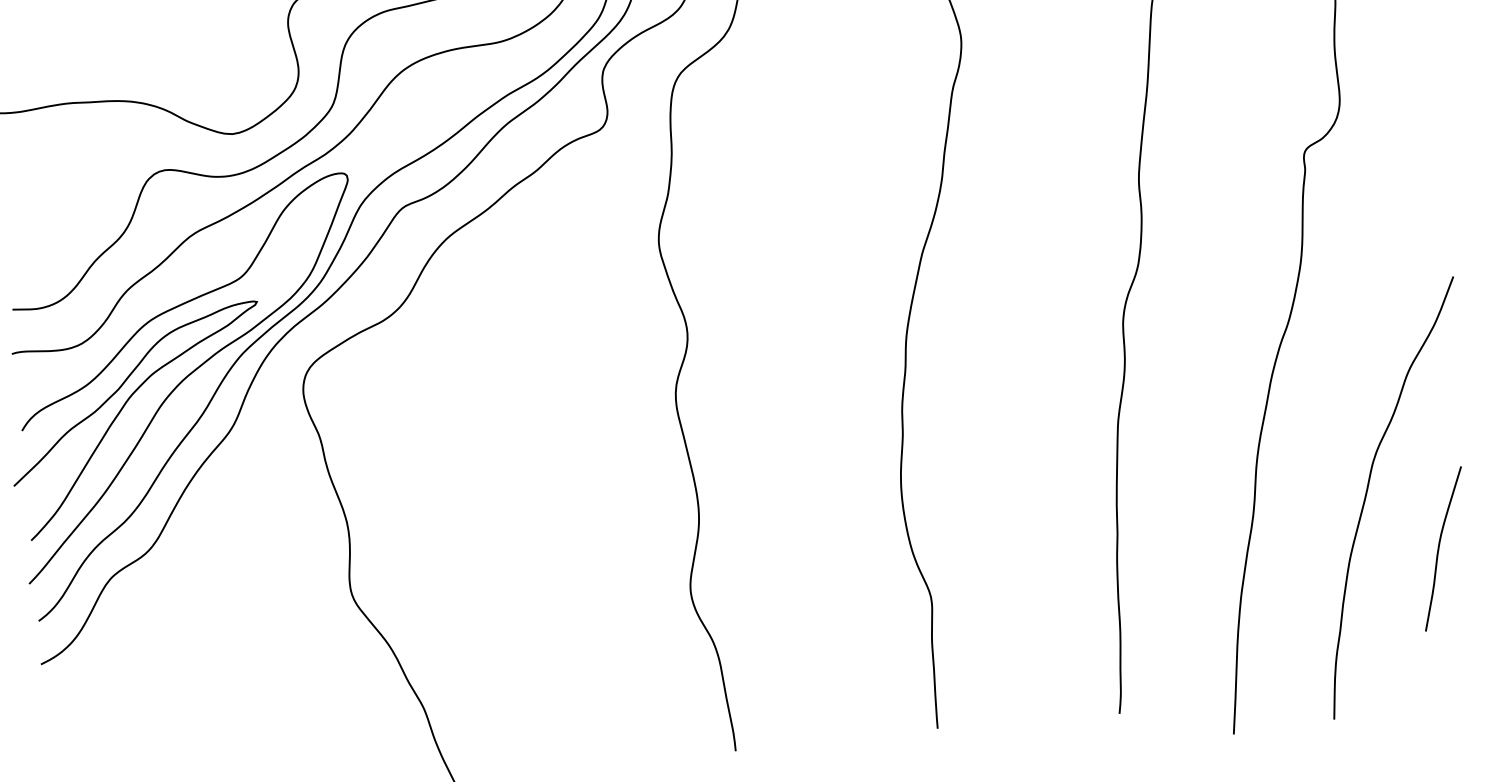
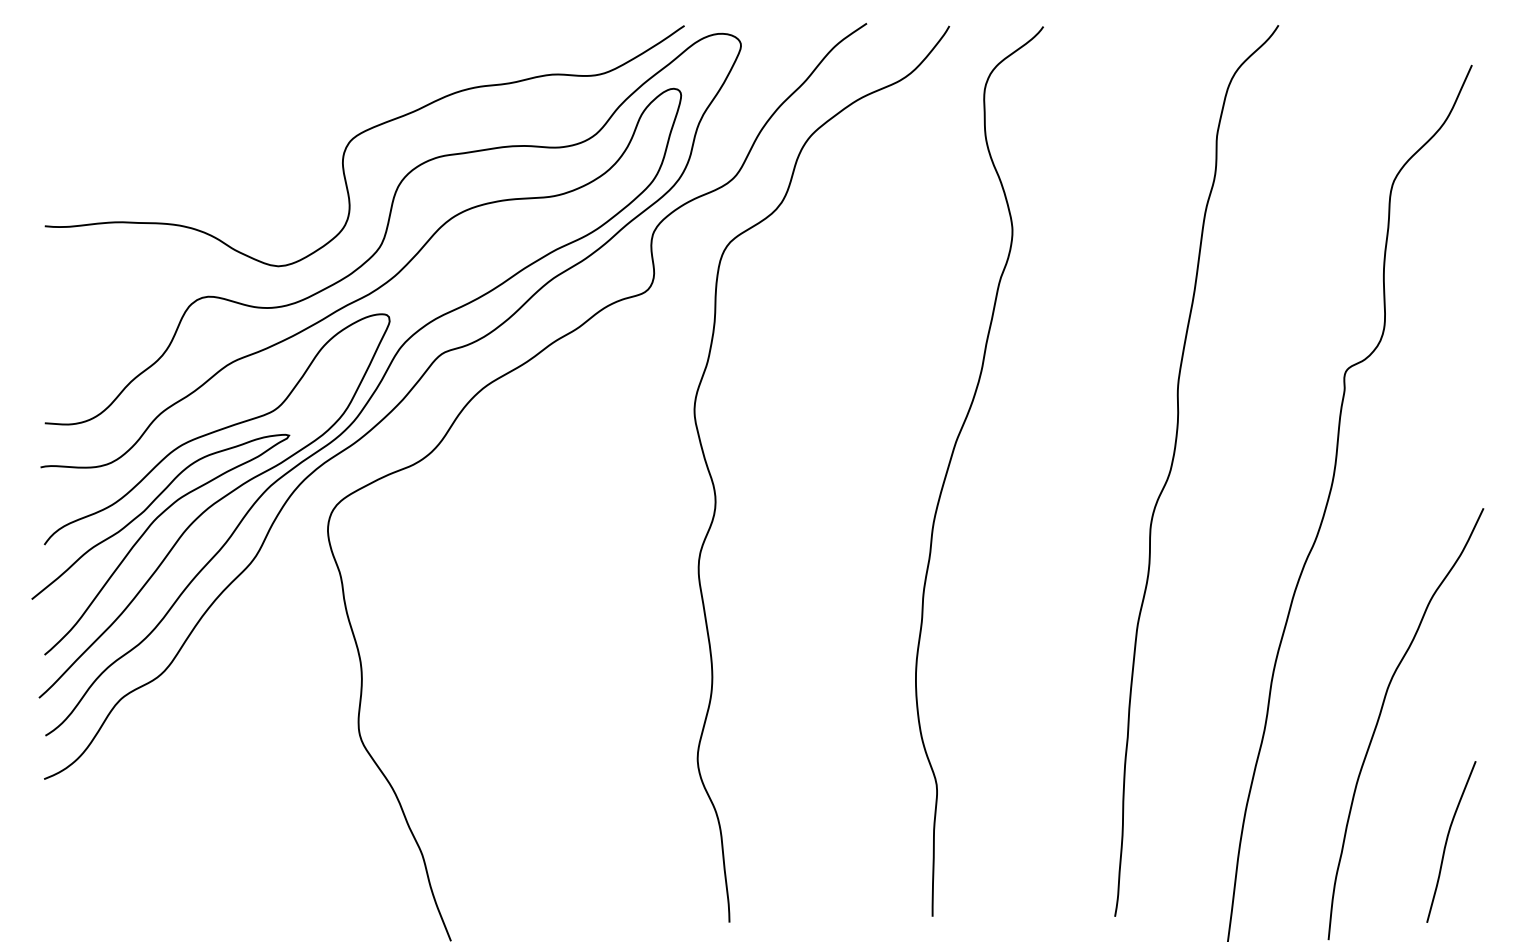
curve: (1439, 548) -> (1447, 841), moved

